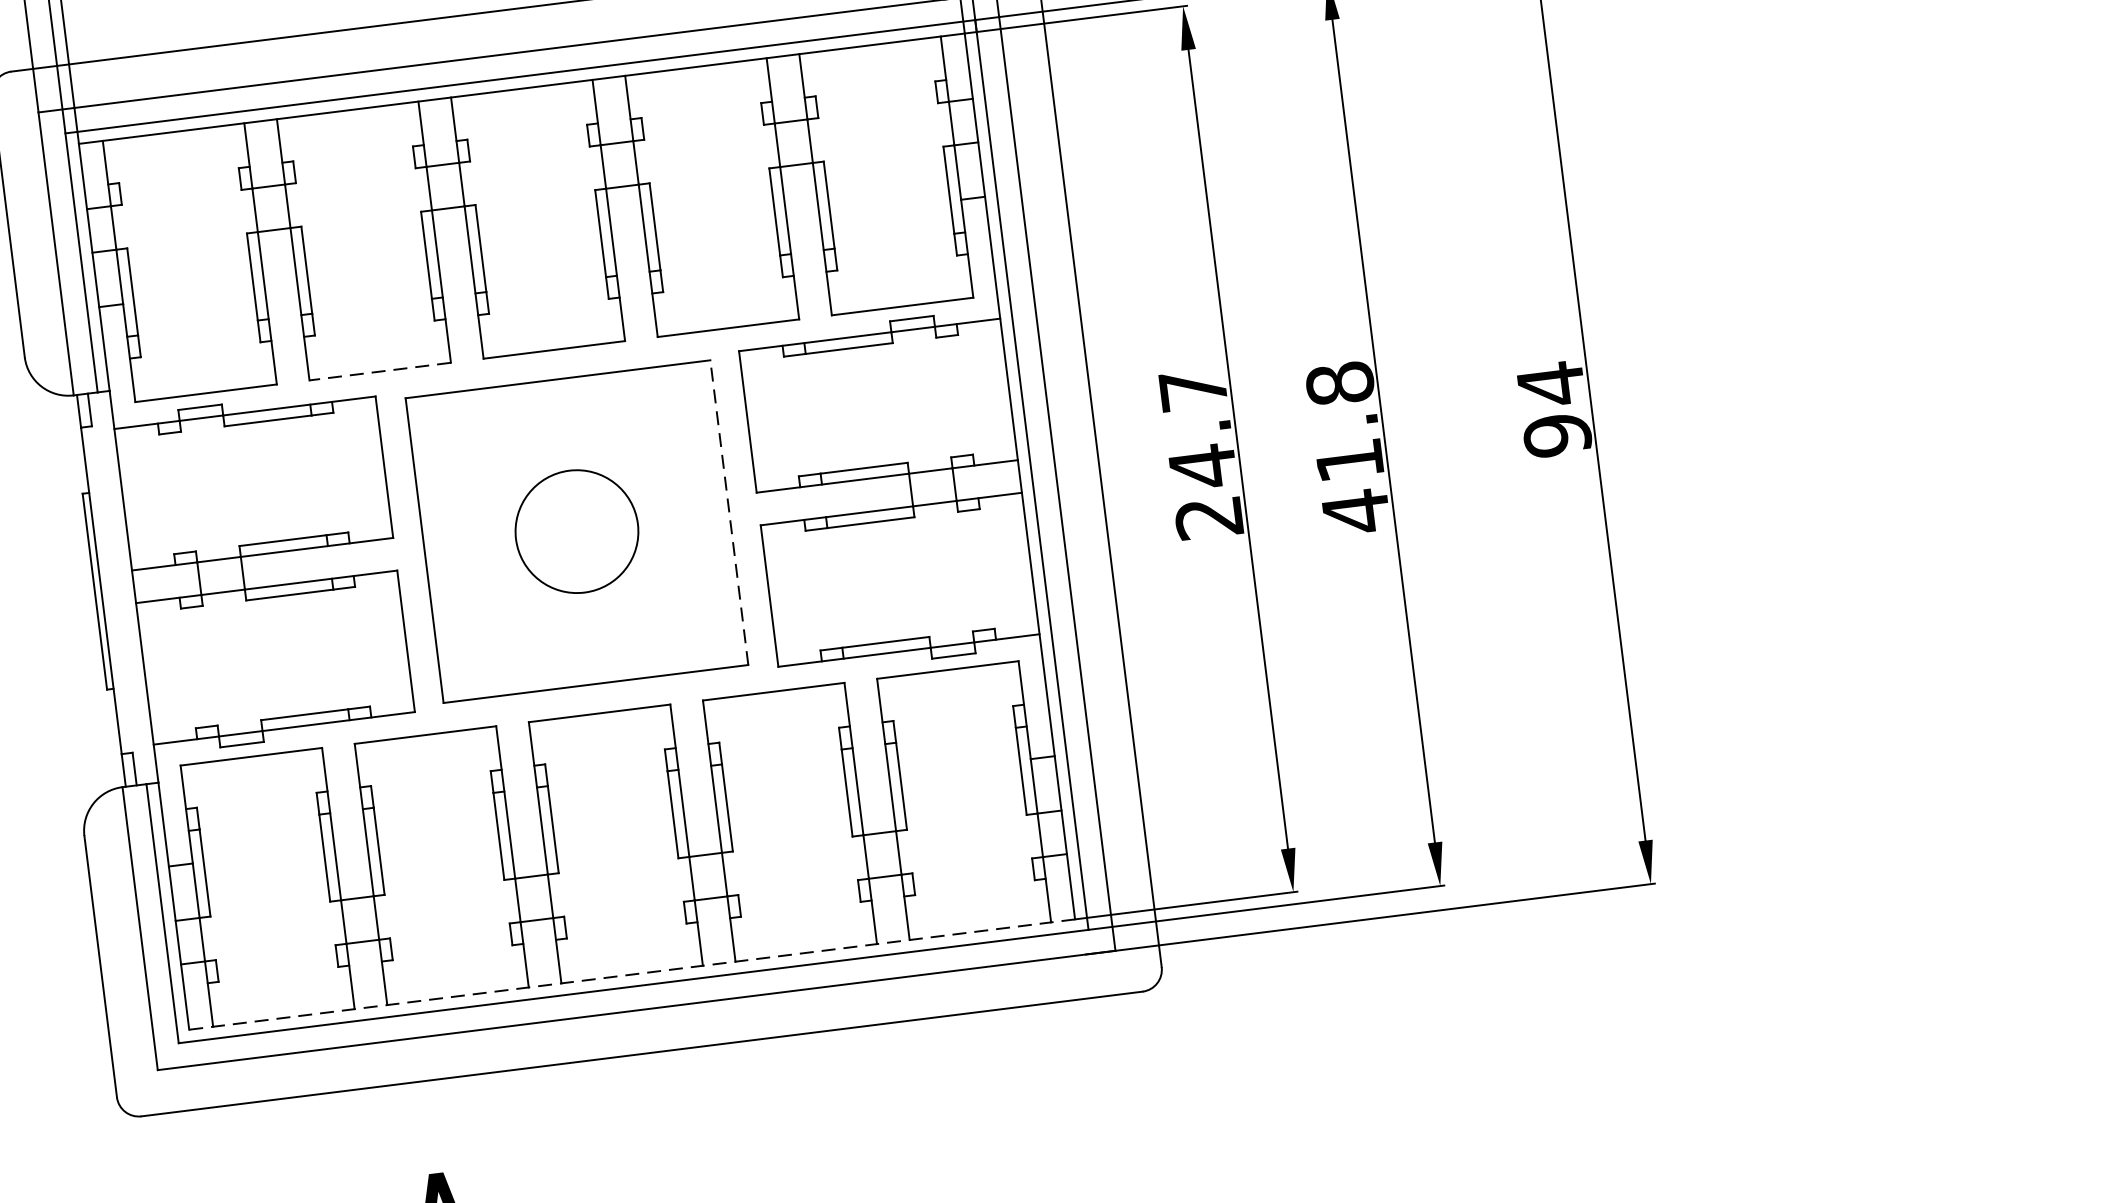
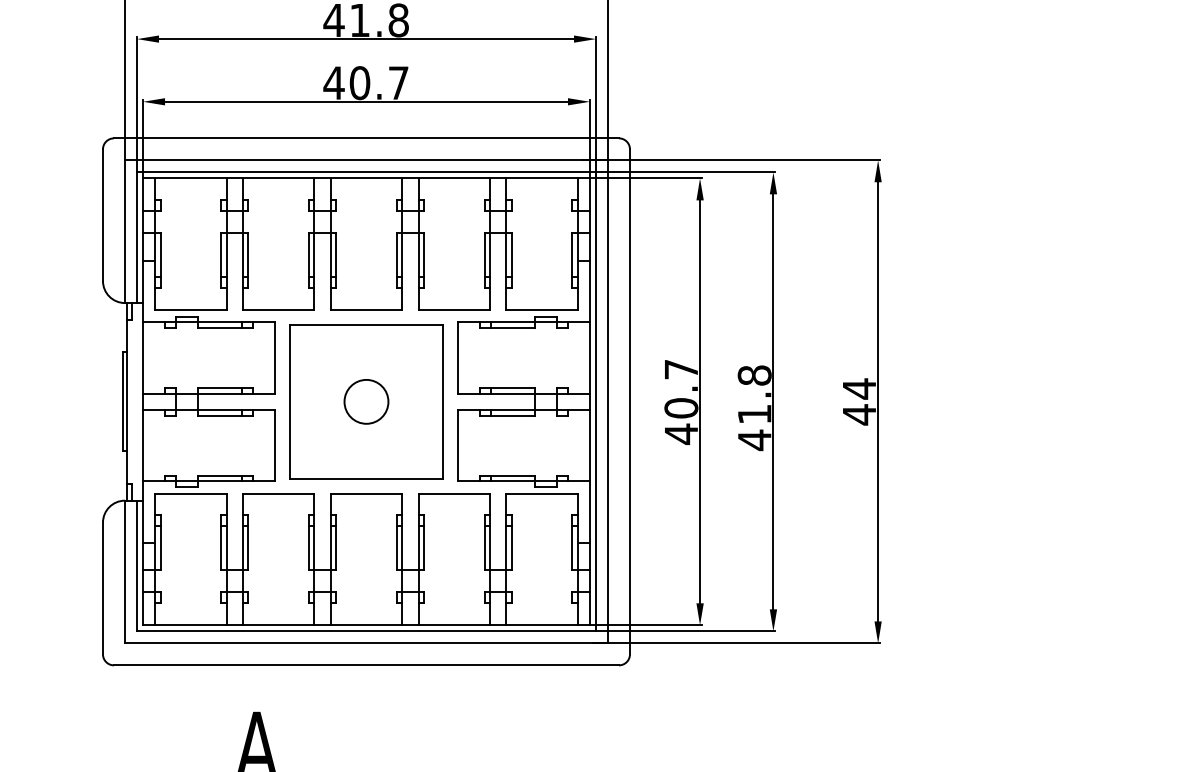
line: (379, 372) -> (278, 310), dashed -> solid
text: (1557, 434) -> (859, 414), 94 -> 44
text: (1206, 492) -> (681, 421), 24.7 -> 40.7
line: (729, 511) -> (443, 401), dashed -> solid
circle: (576, 530) -> (366, 401), size x0.71
line: (632, 974) -> (366, 625), dashed -> solid

